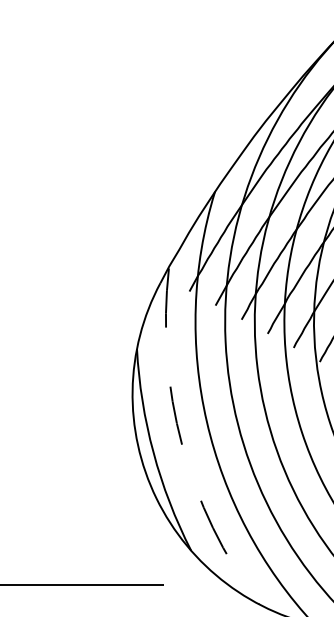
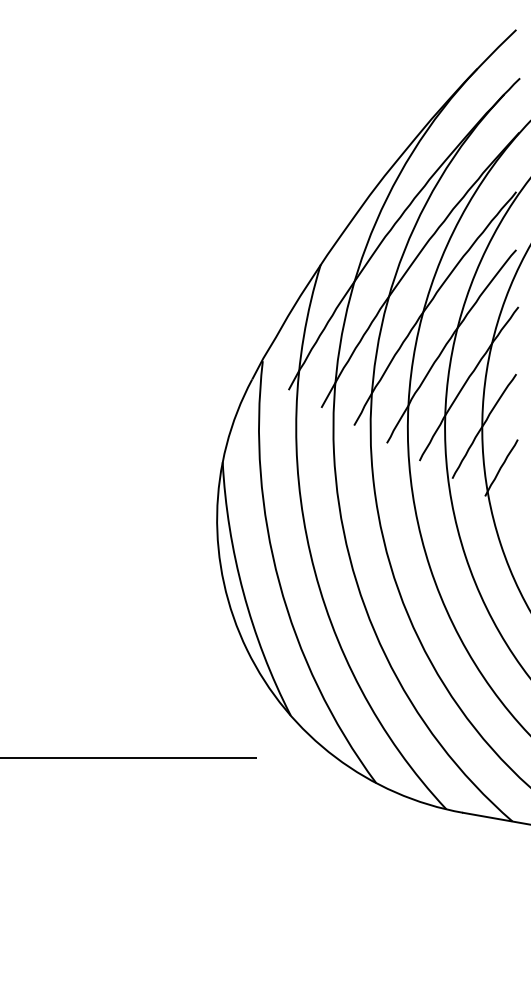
arc: (182, 444) -> (279, 582), dashed -> solid

